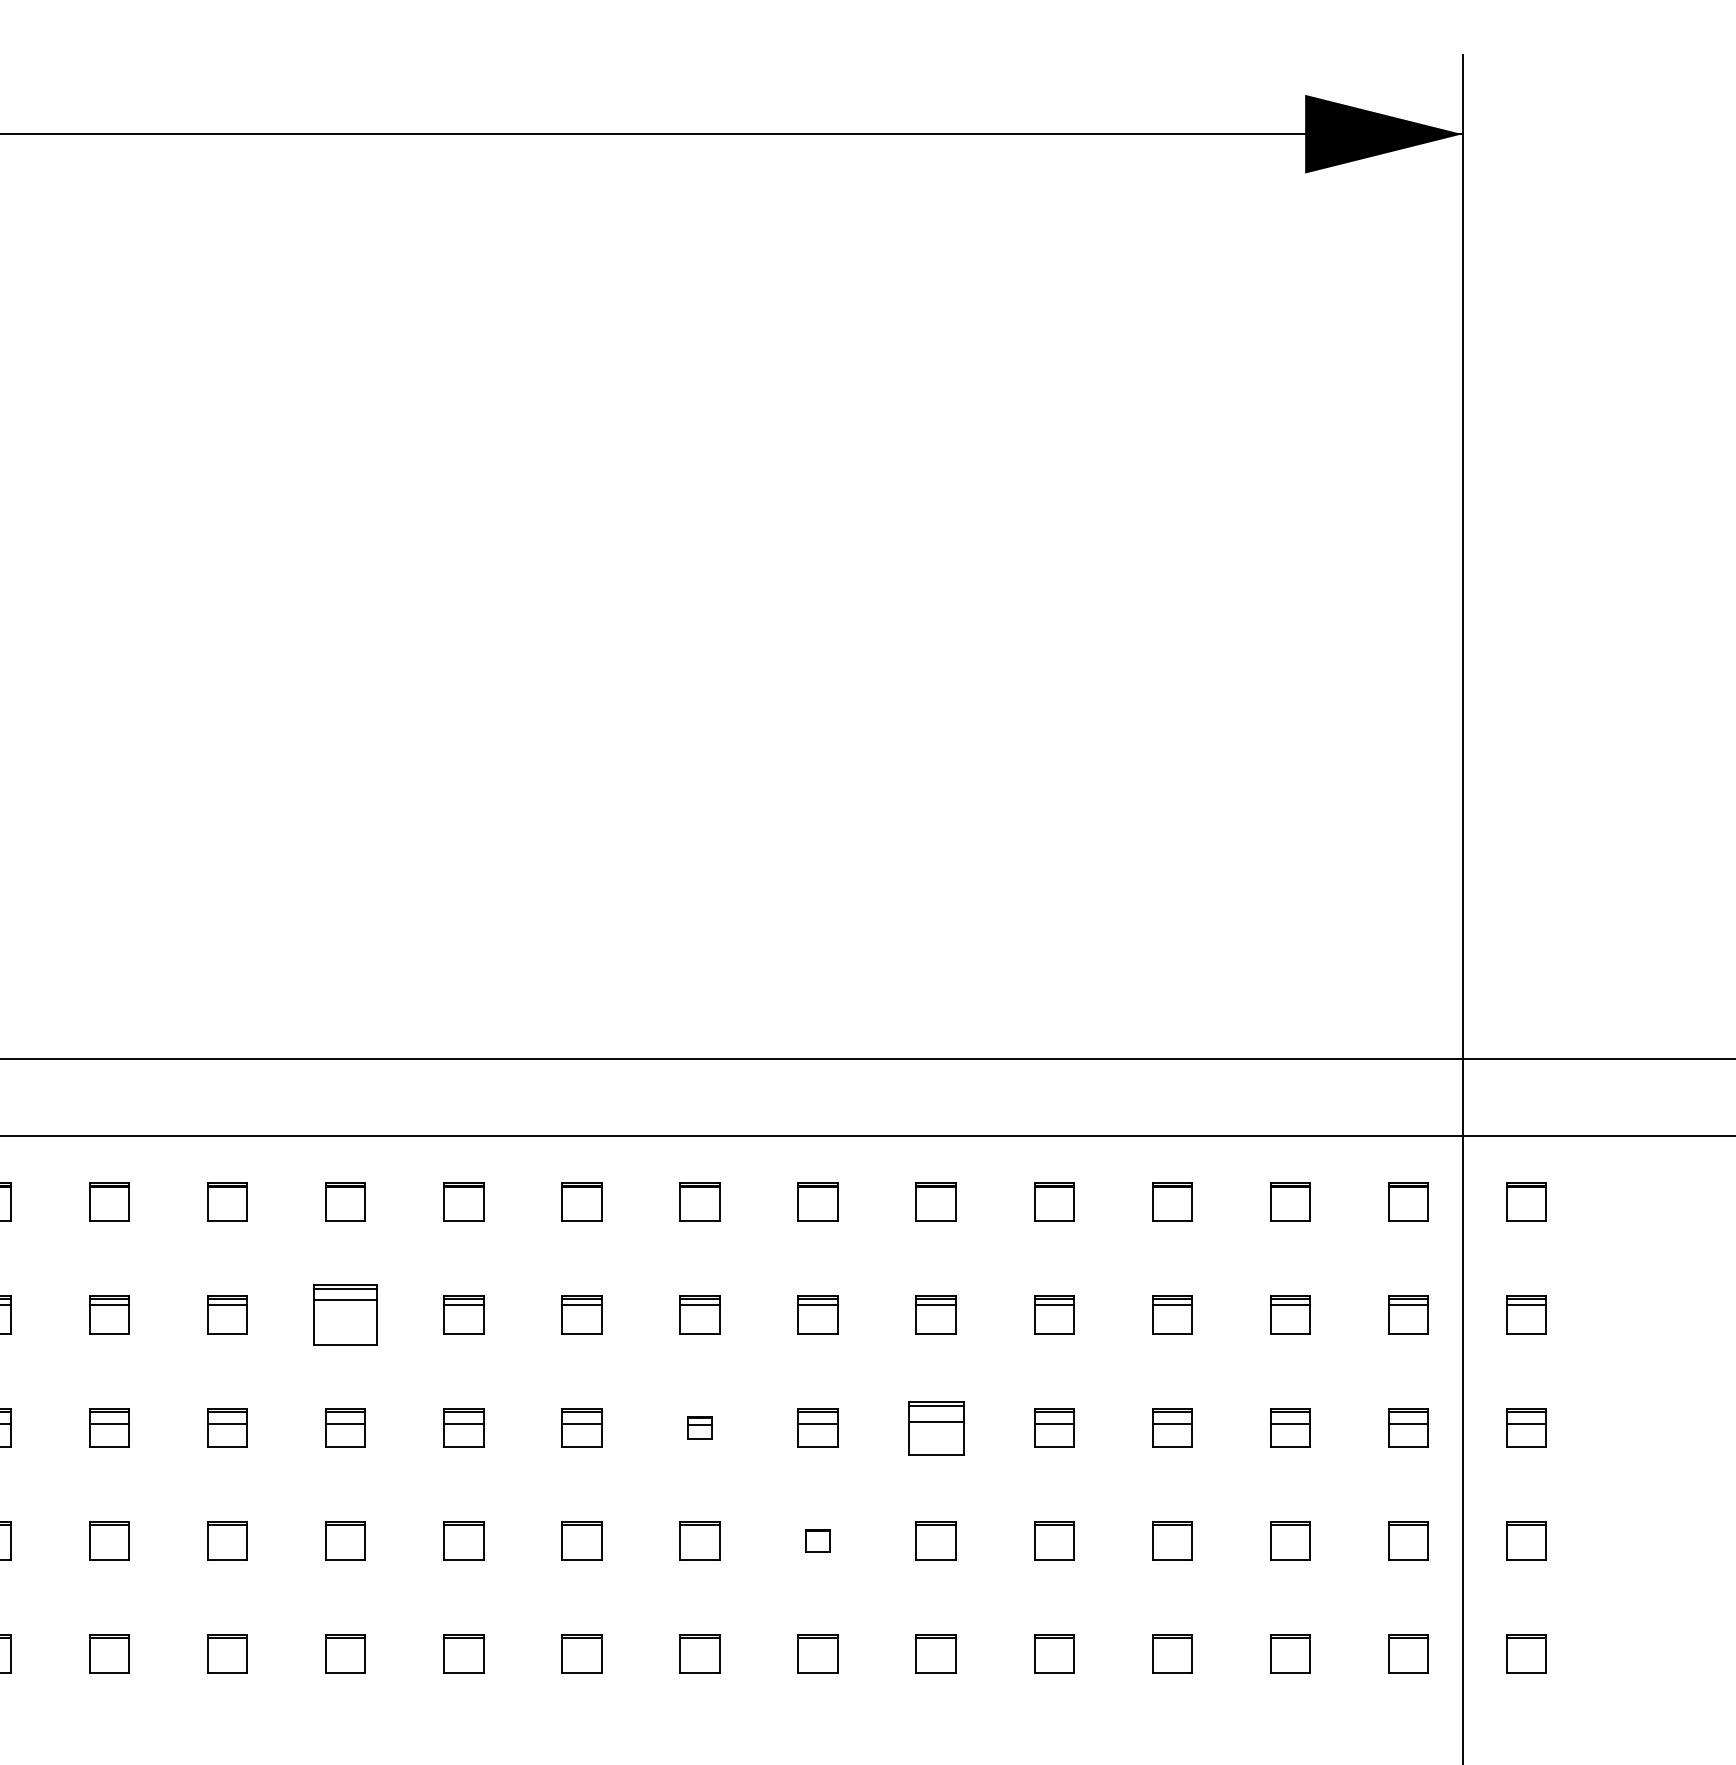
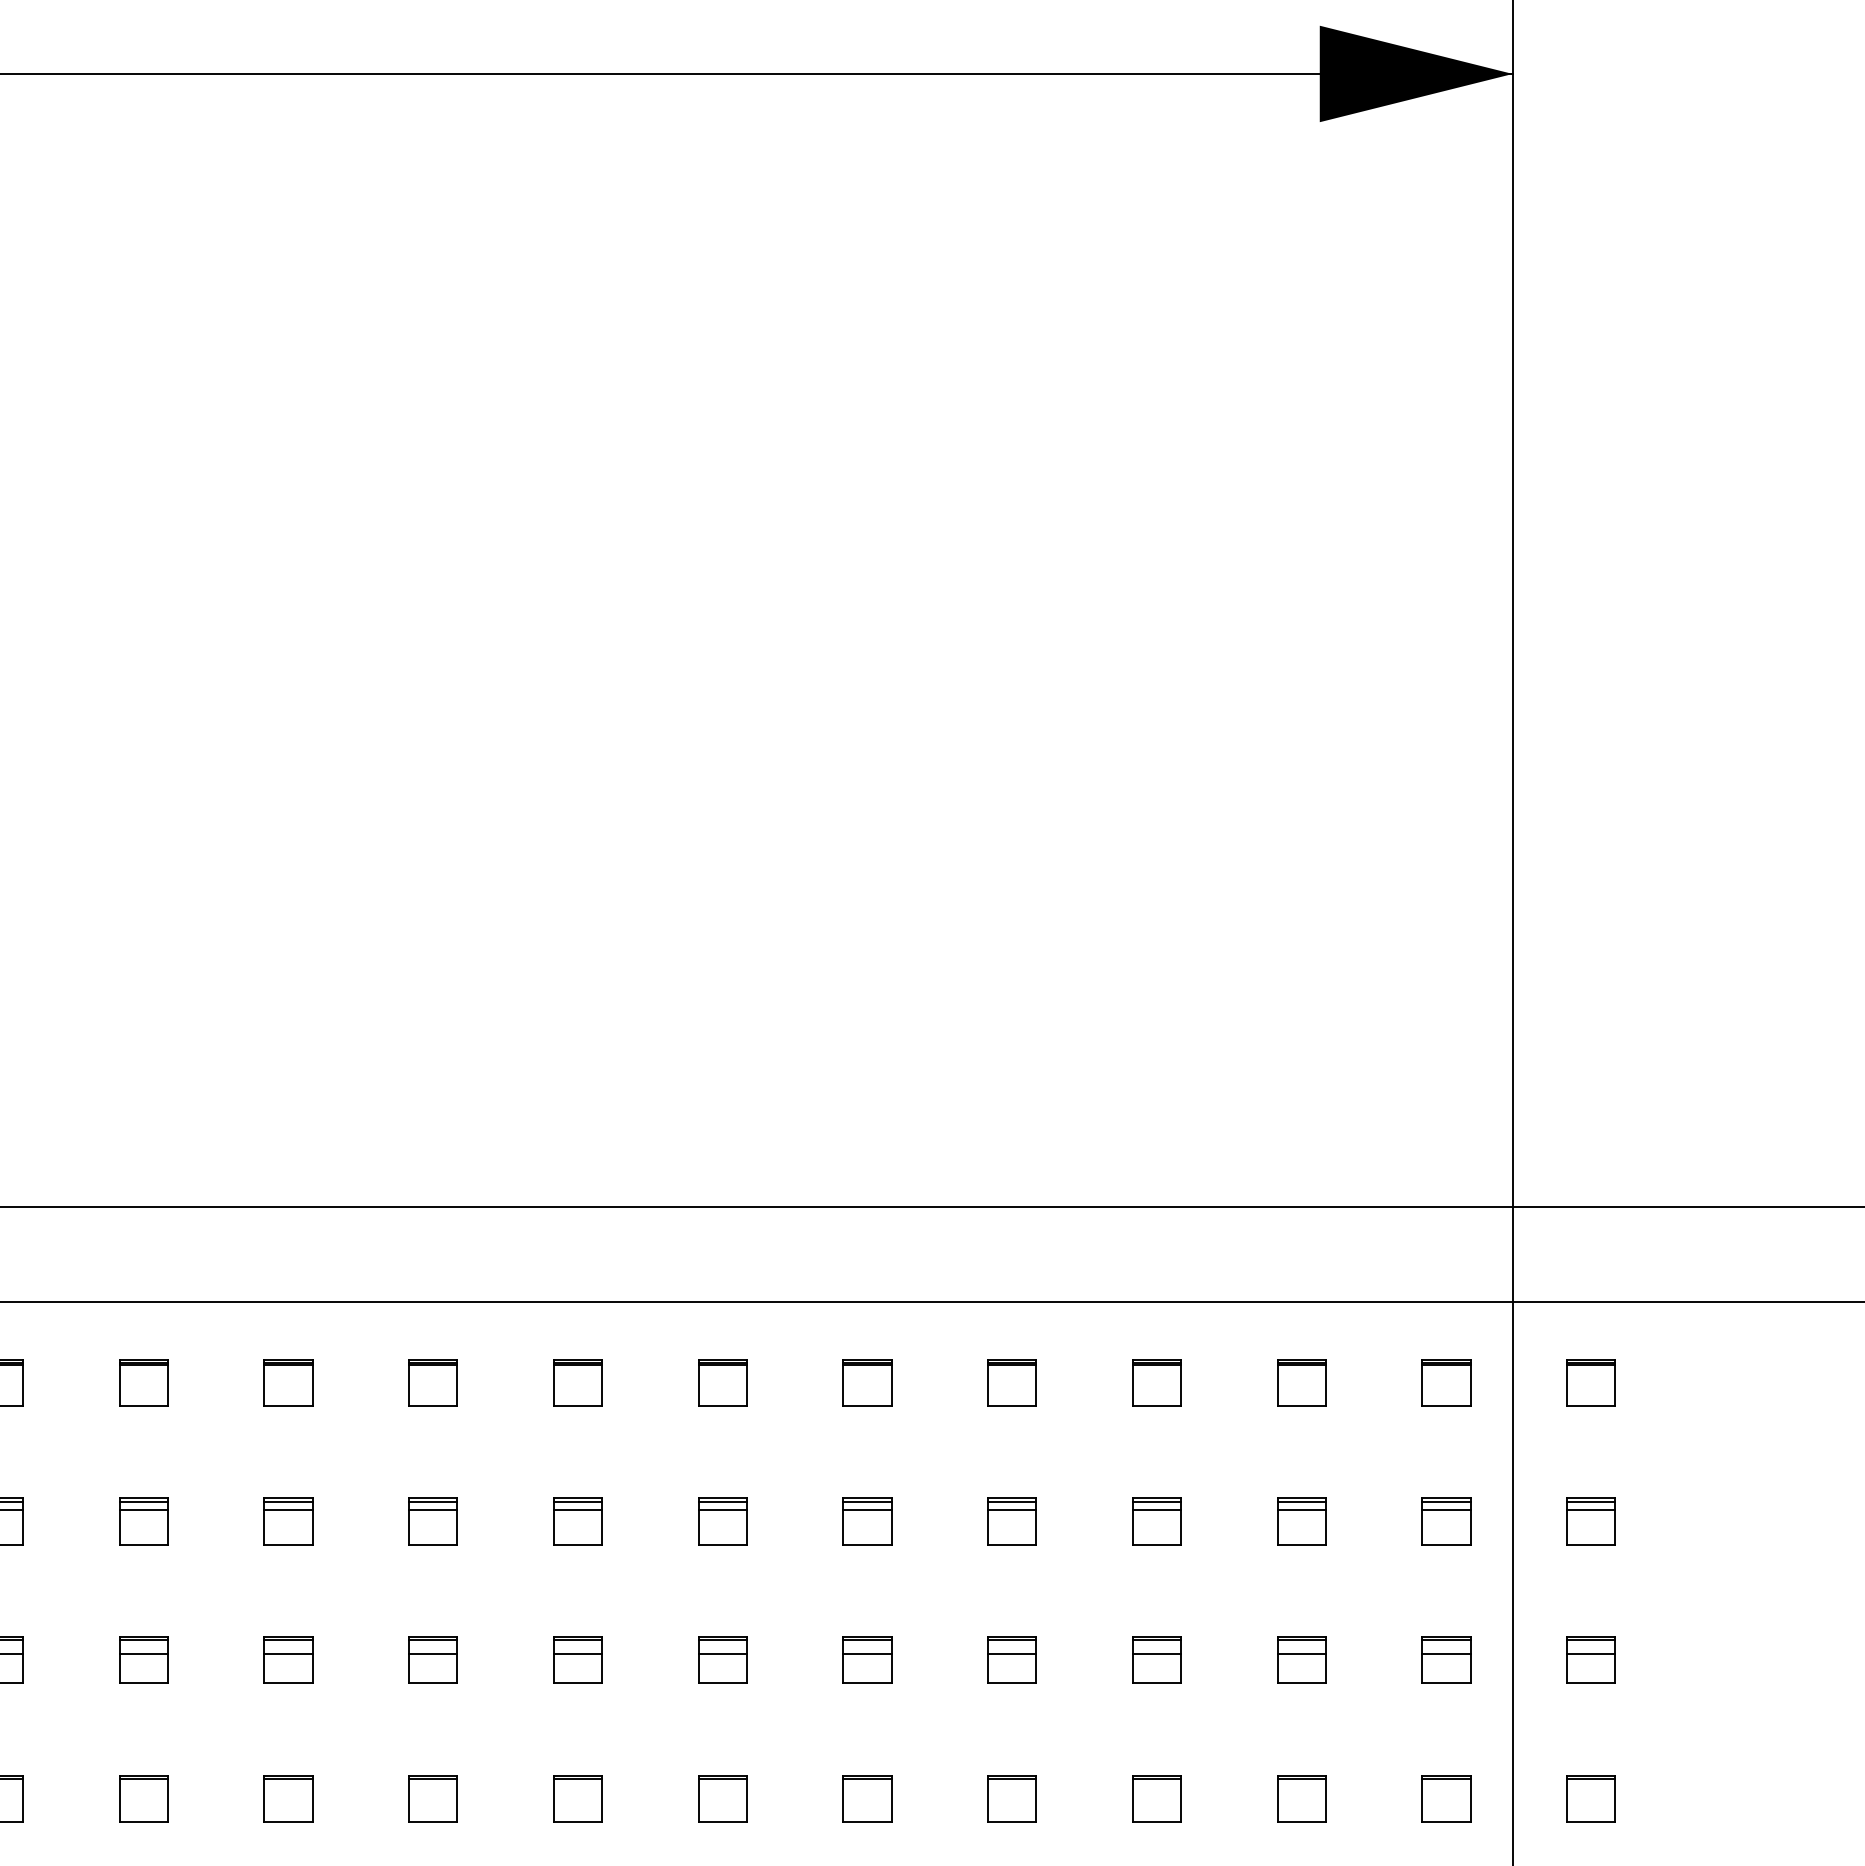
part: (345, 1314) -> (143, 1520), size x0.62
part: (699, 1427) -> (577, 1659), size x1.67
part: (935, 1427) -> (866, 1659), size x0.71
part: (817, 1540) -> (722, 1797), size x1.67

